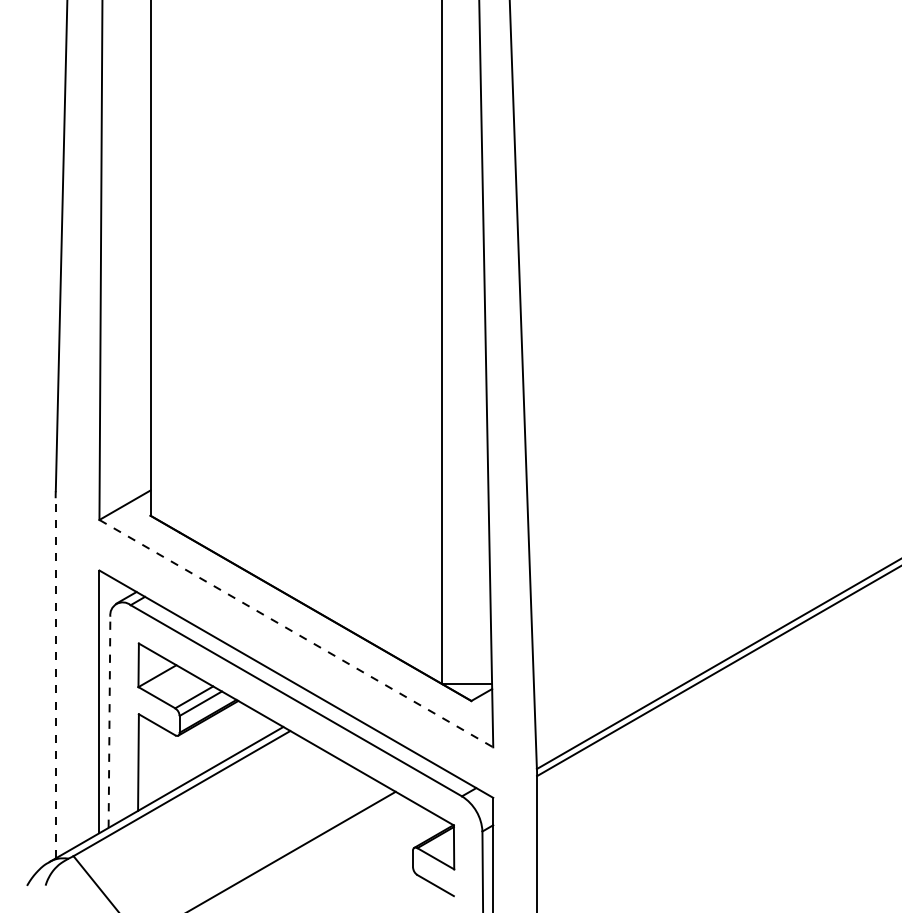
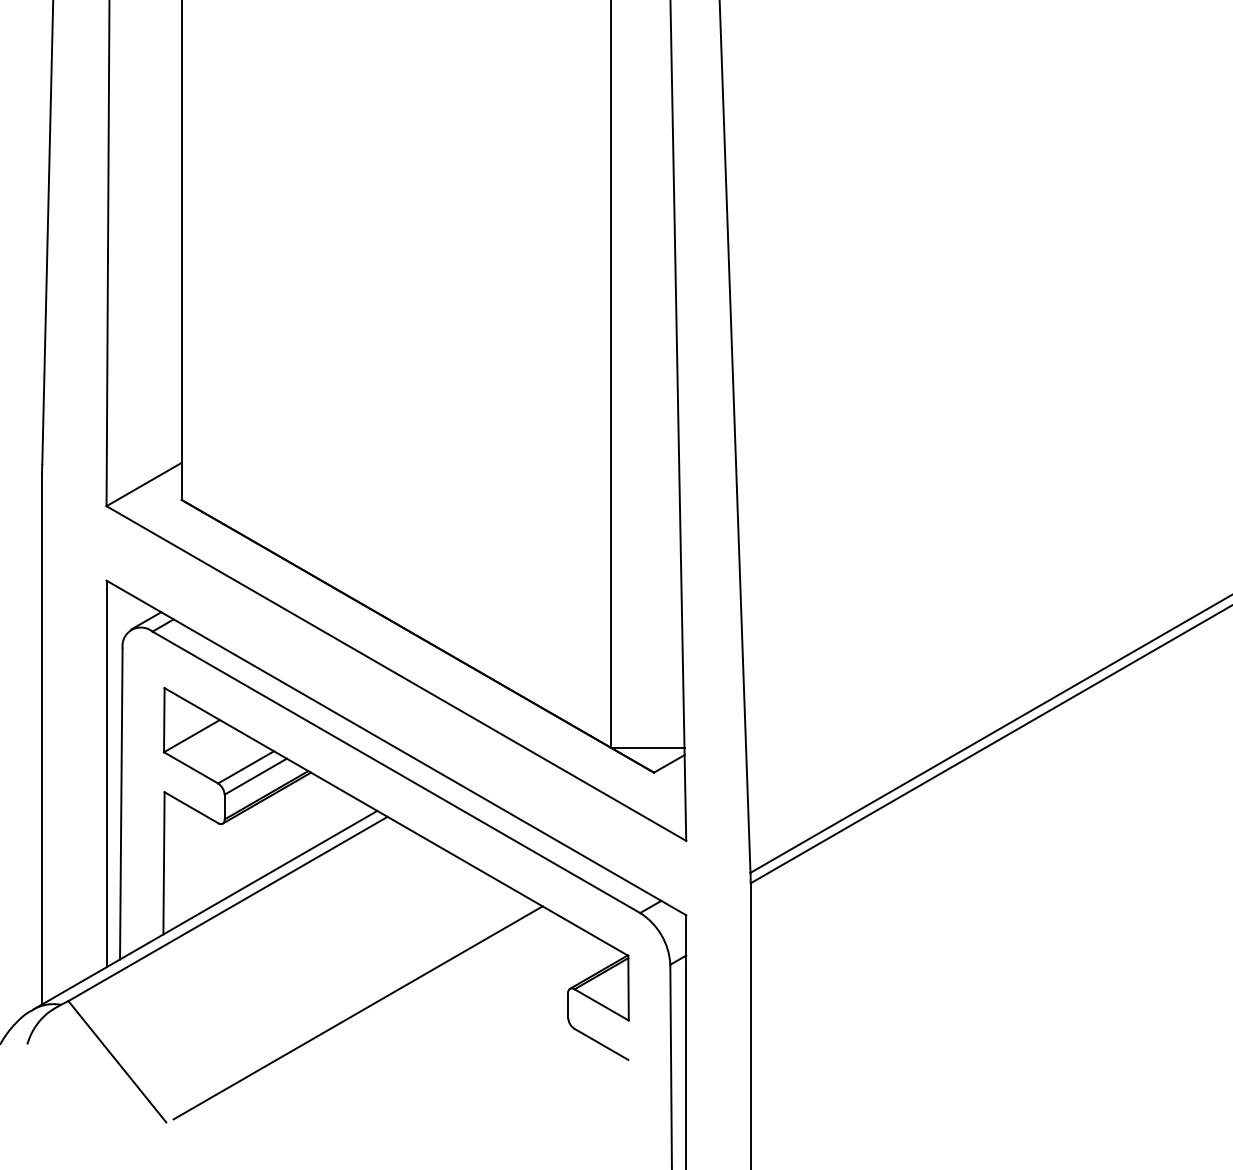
line: (296, 633) -> (396, 673), dashed -> solid
line: (55, 677) -> (41, 738), dashed -> solid
line: (109, 722) -> (121, 804), dashed -> solid

